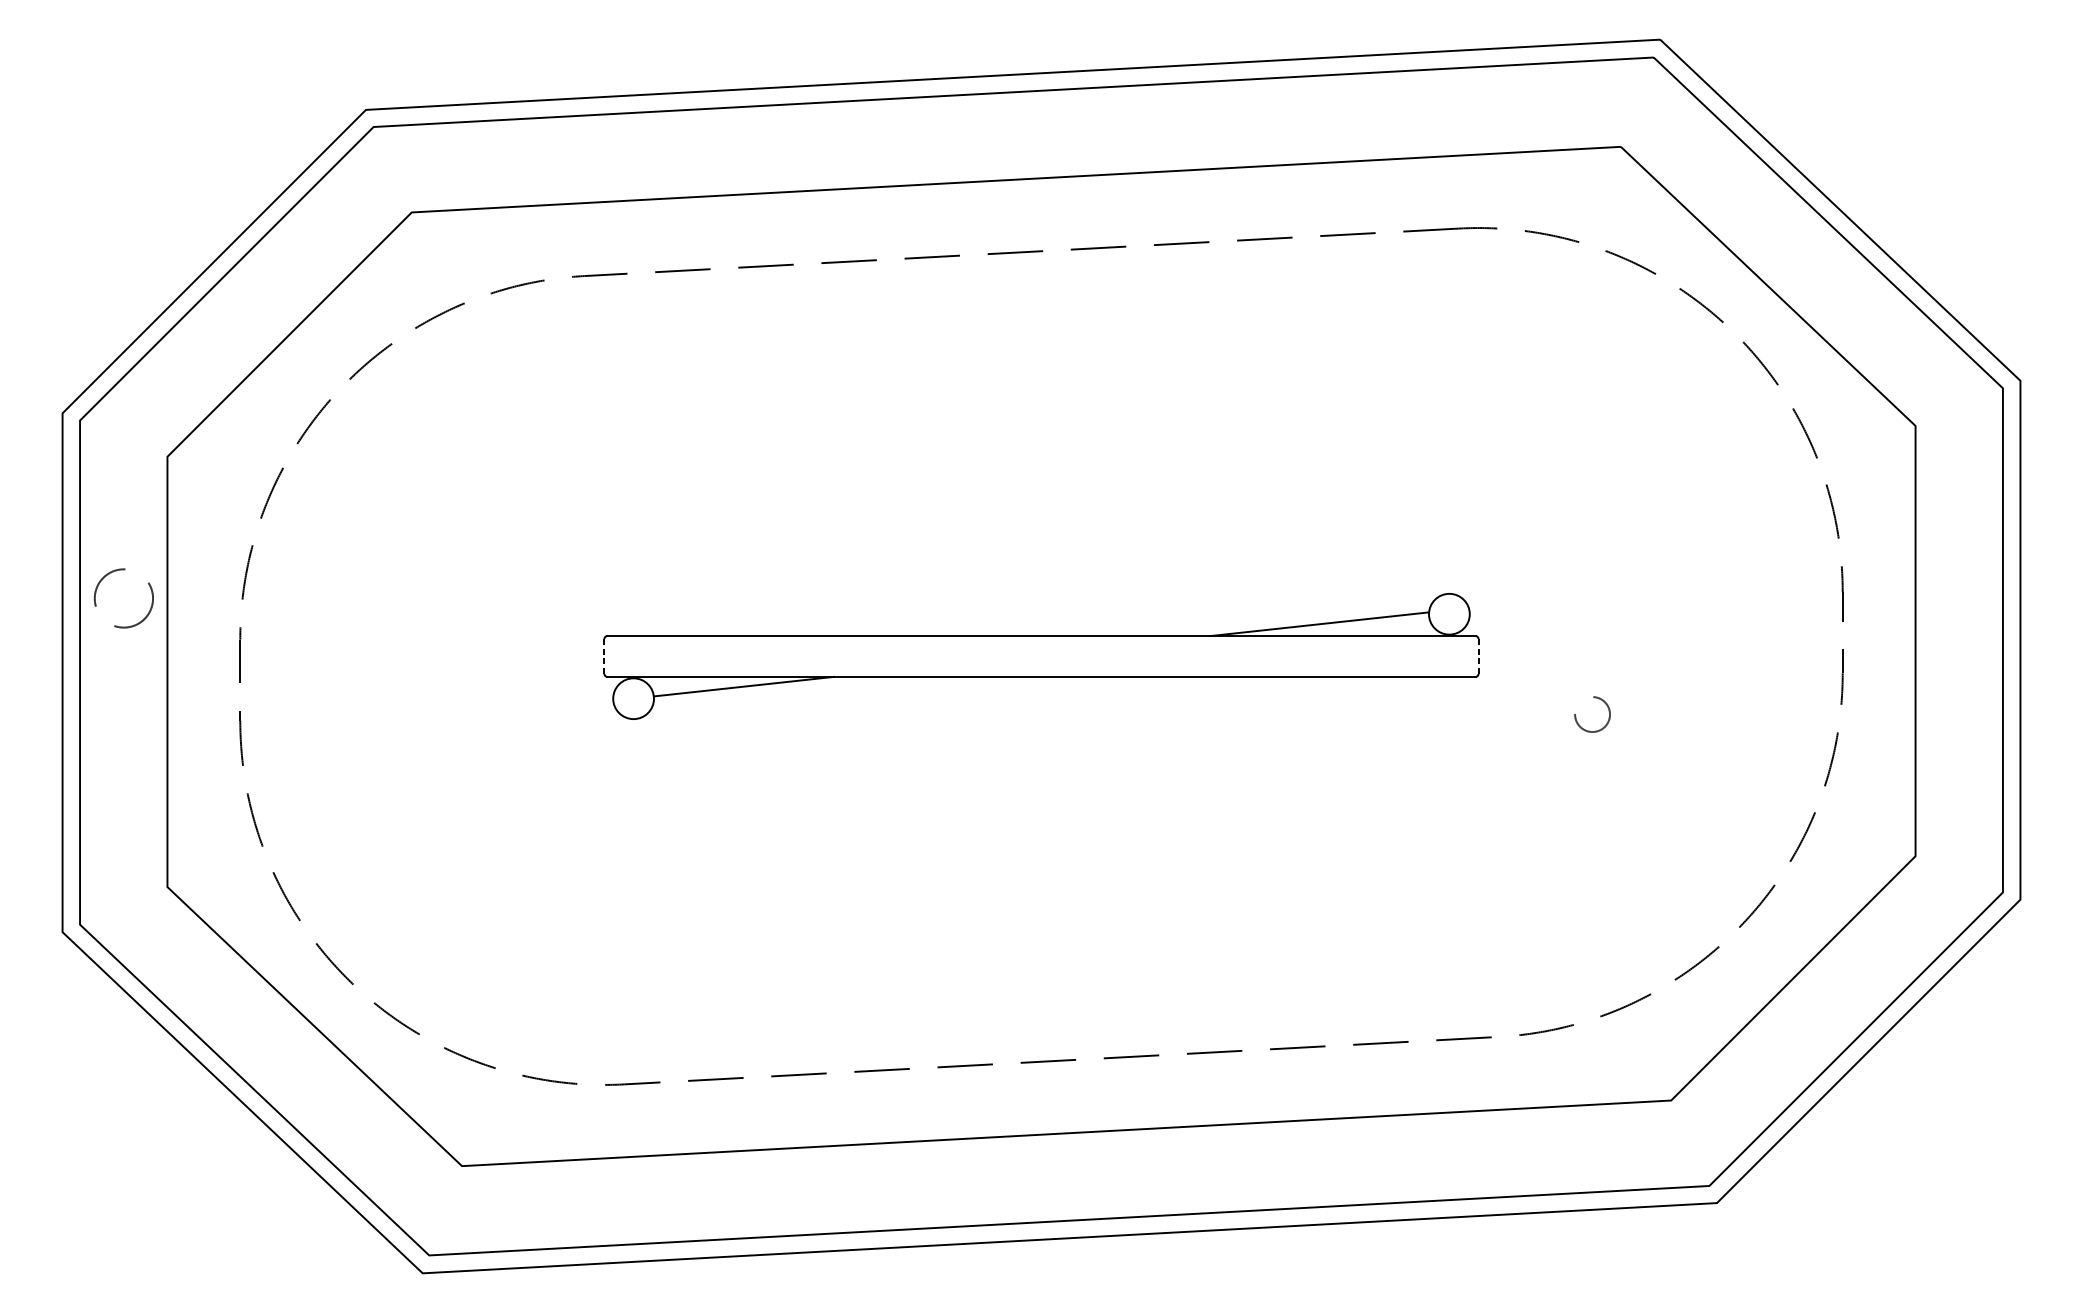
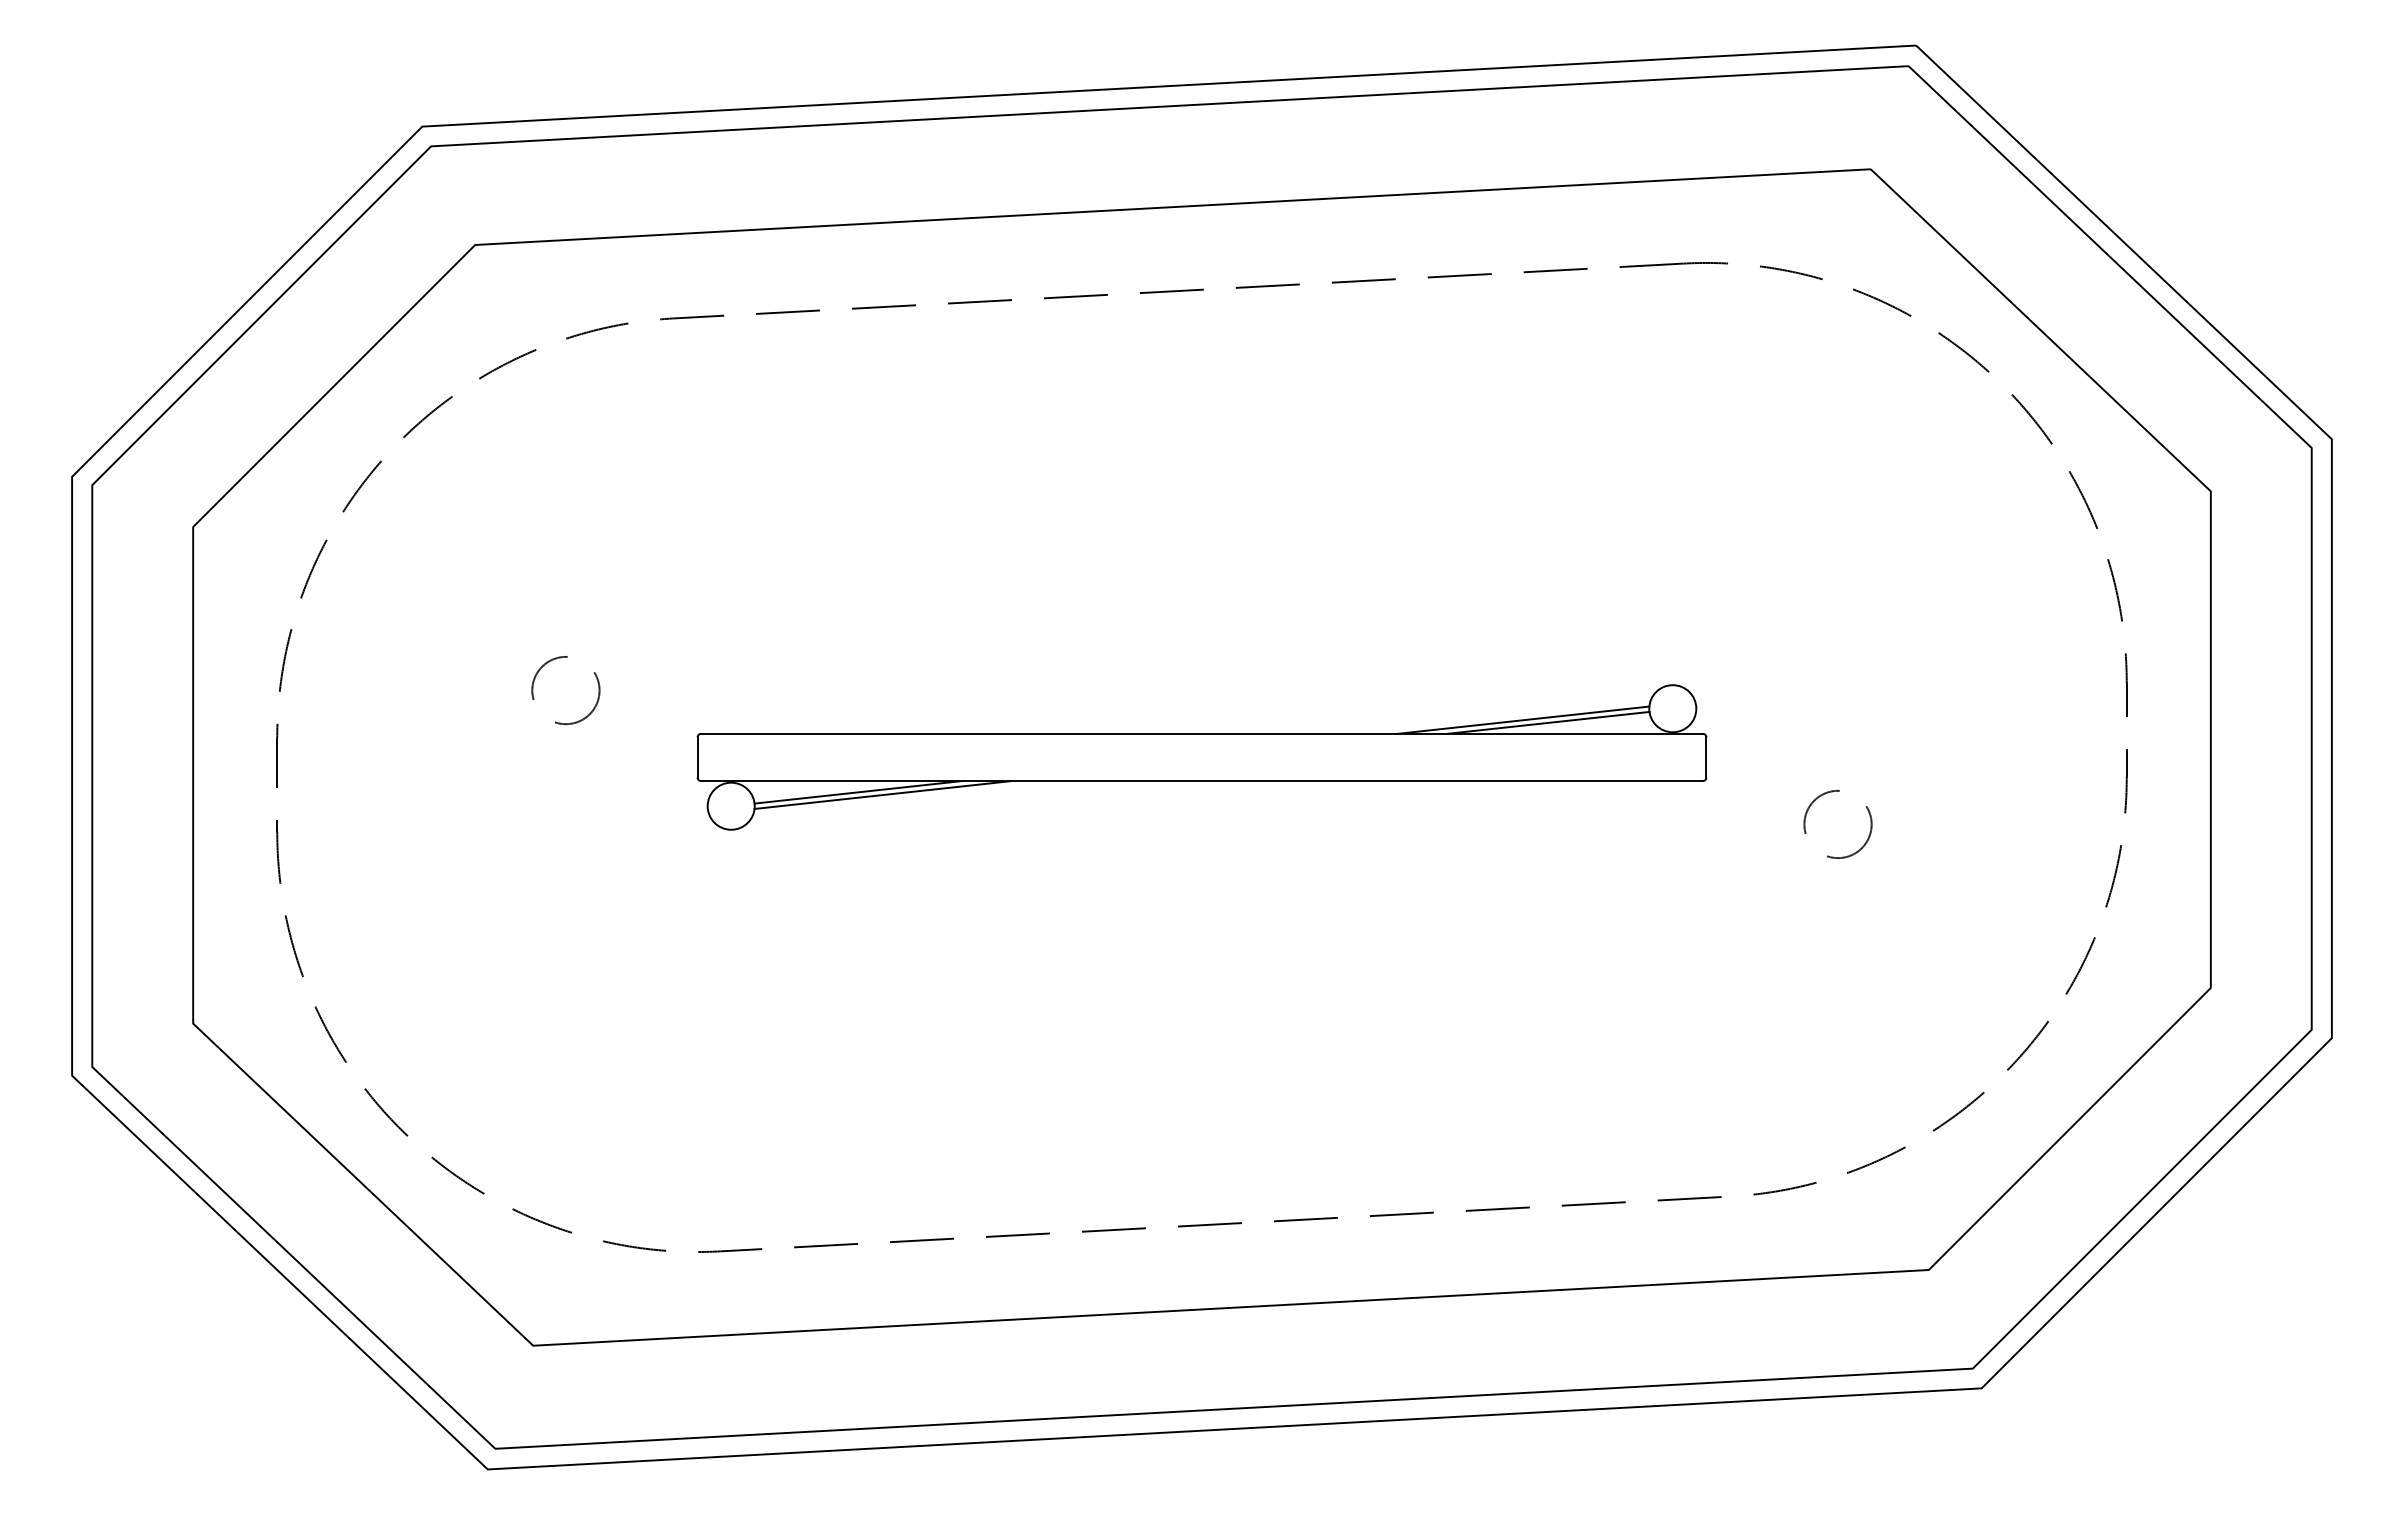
circle: (123, 598) -> (565, 690), moved
line: (1340, 626) -> (1547, 722), added
line: (604, 655) -> (697, 756), dashed -> solid
line: (1478, 656) -> (1706, 757), dashed -> solid
line: (765, 688) -> (883, 794), added
circle: (1592, 714) -> (1837, 824), size x1.67

